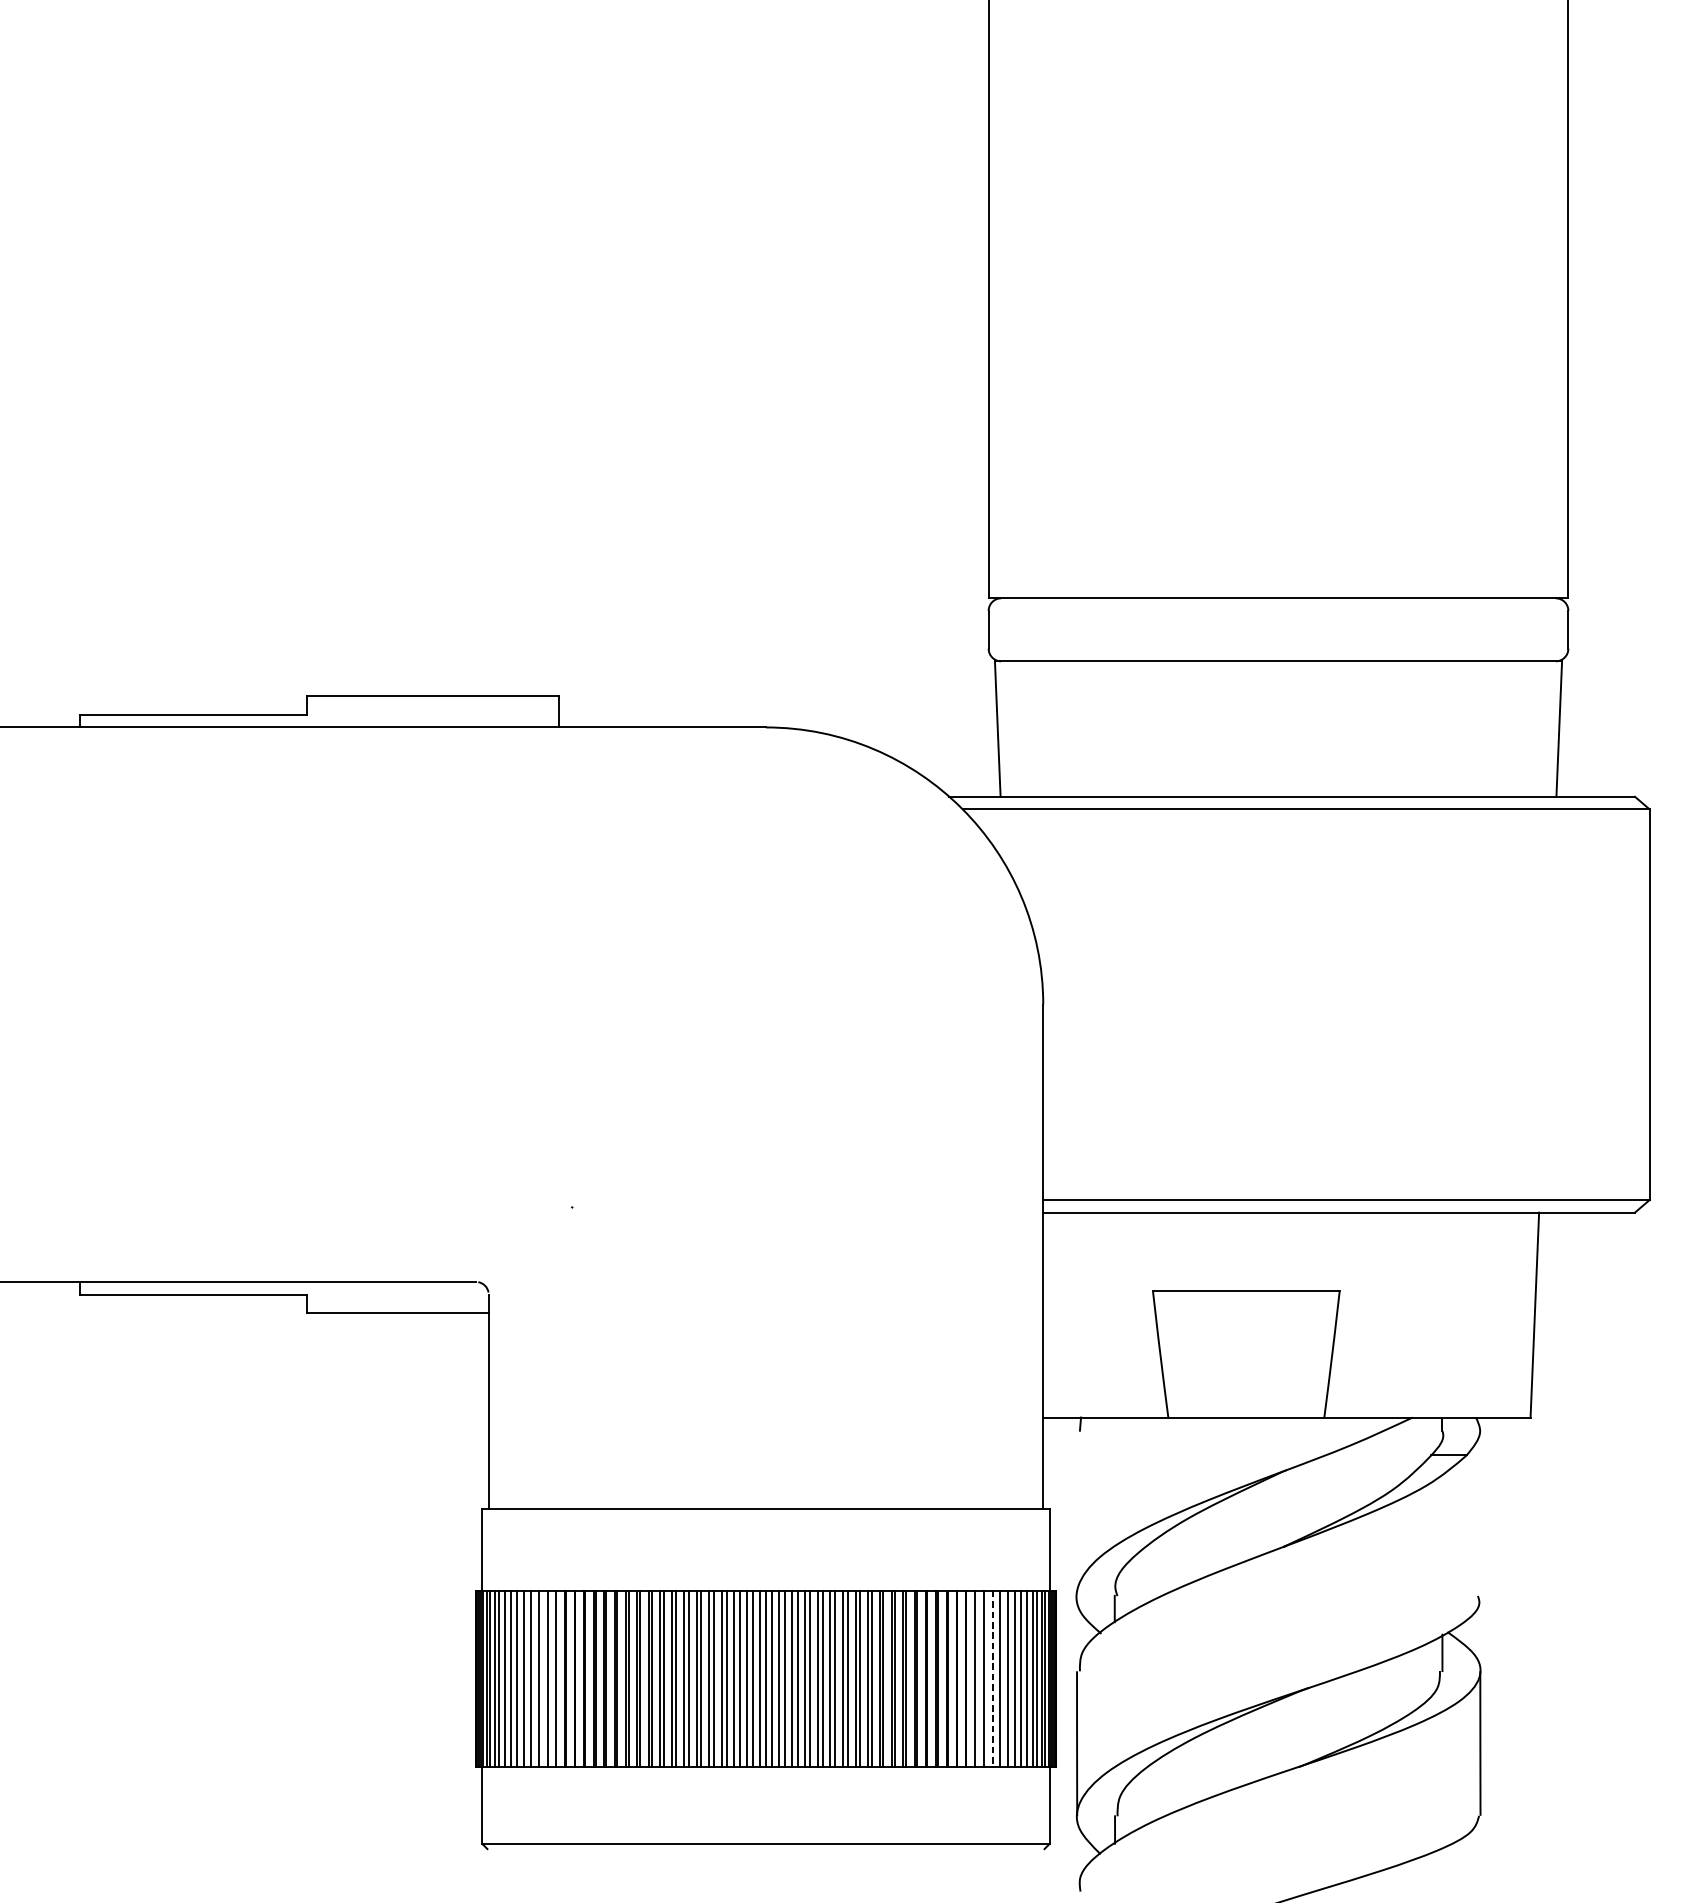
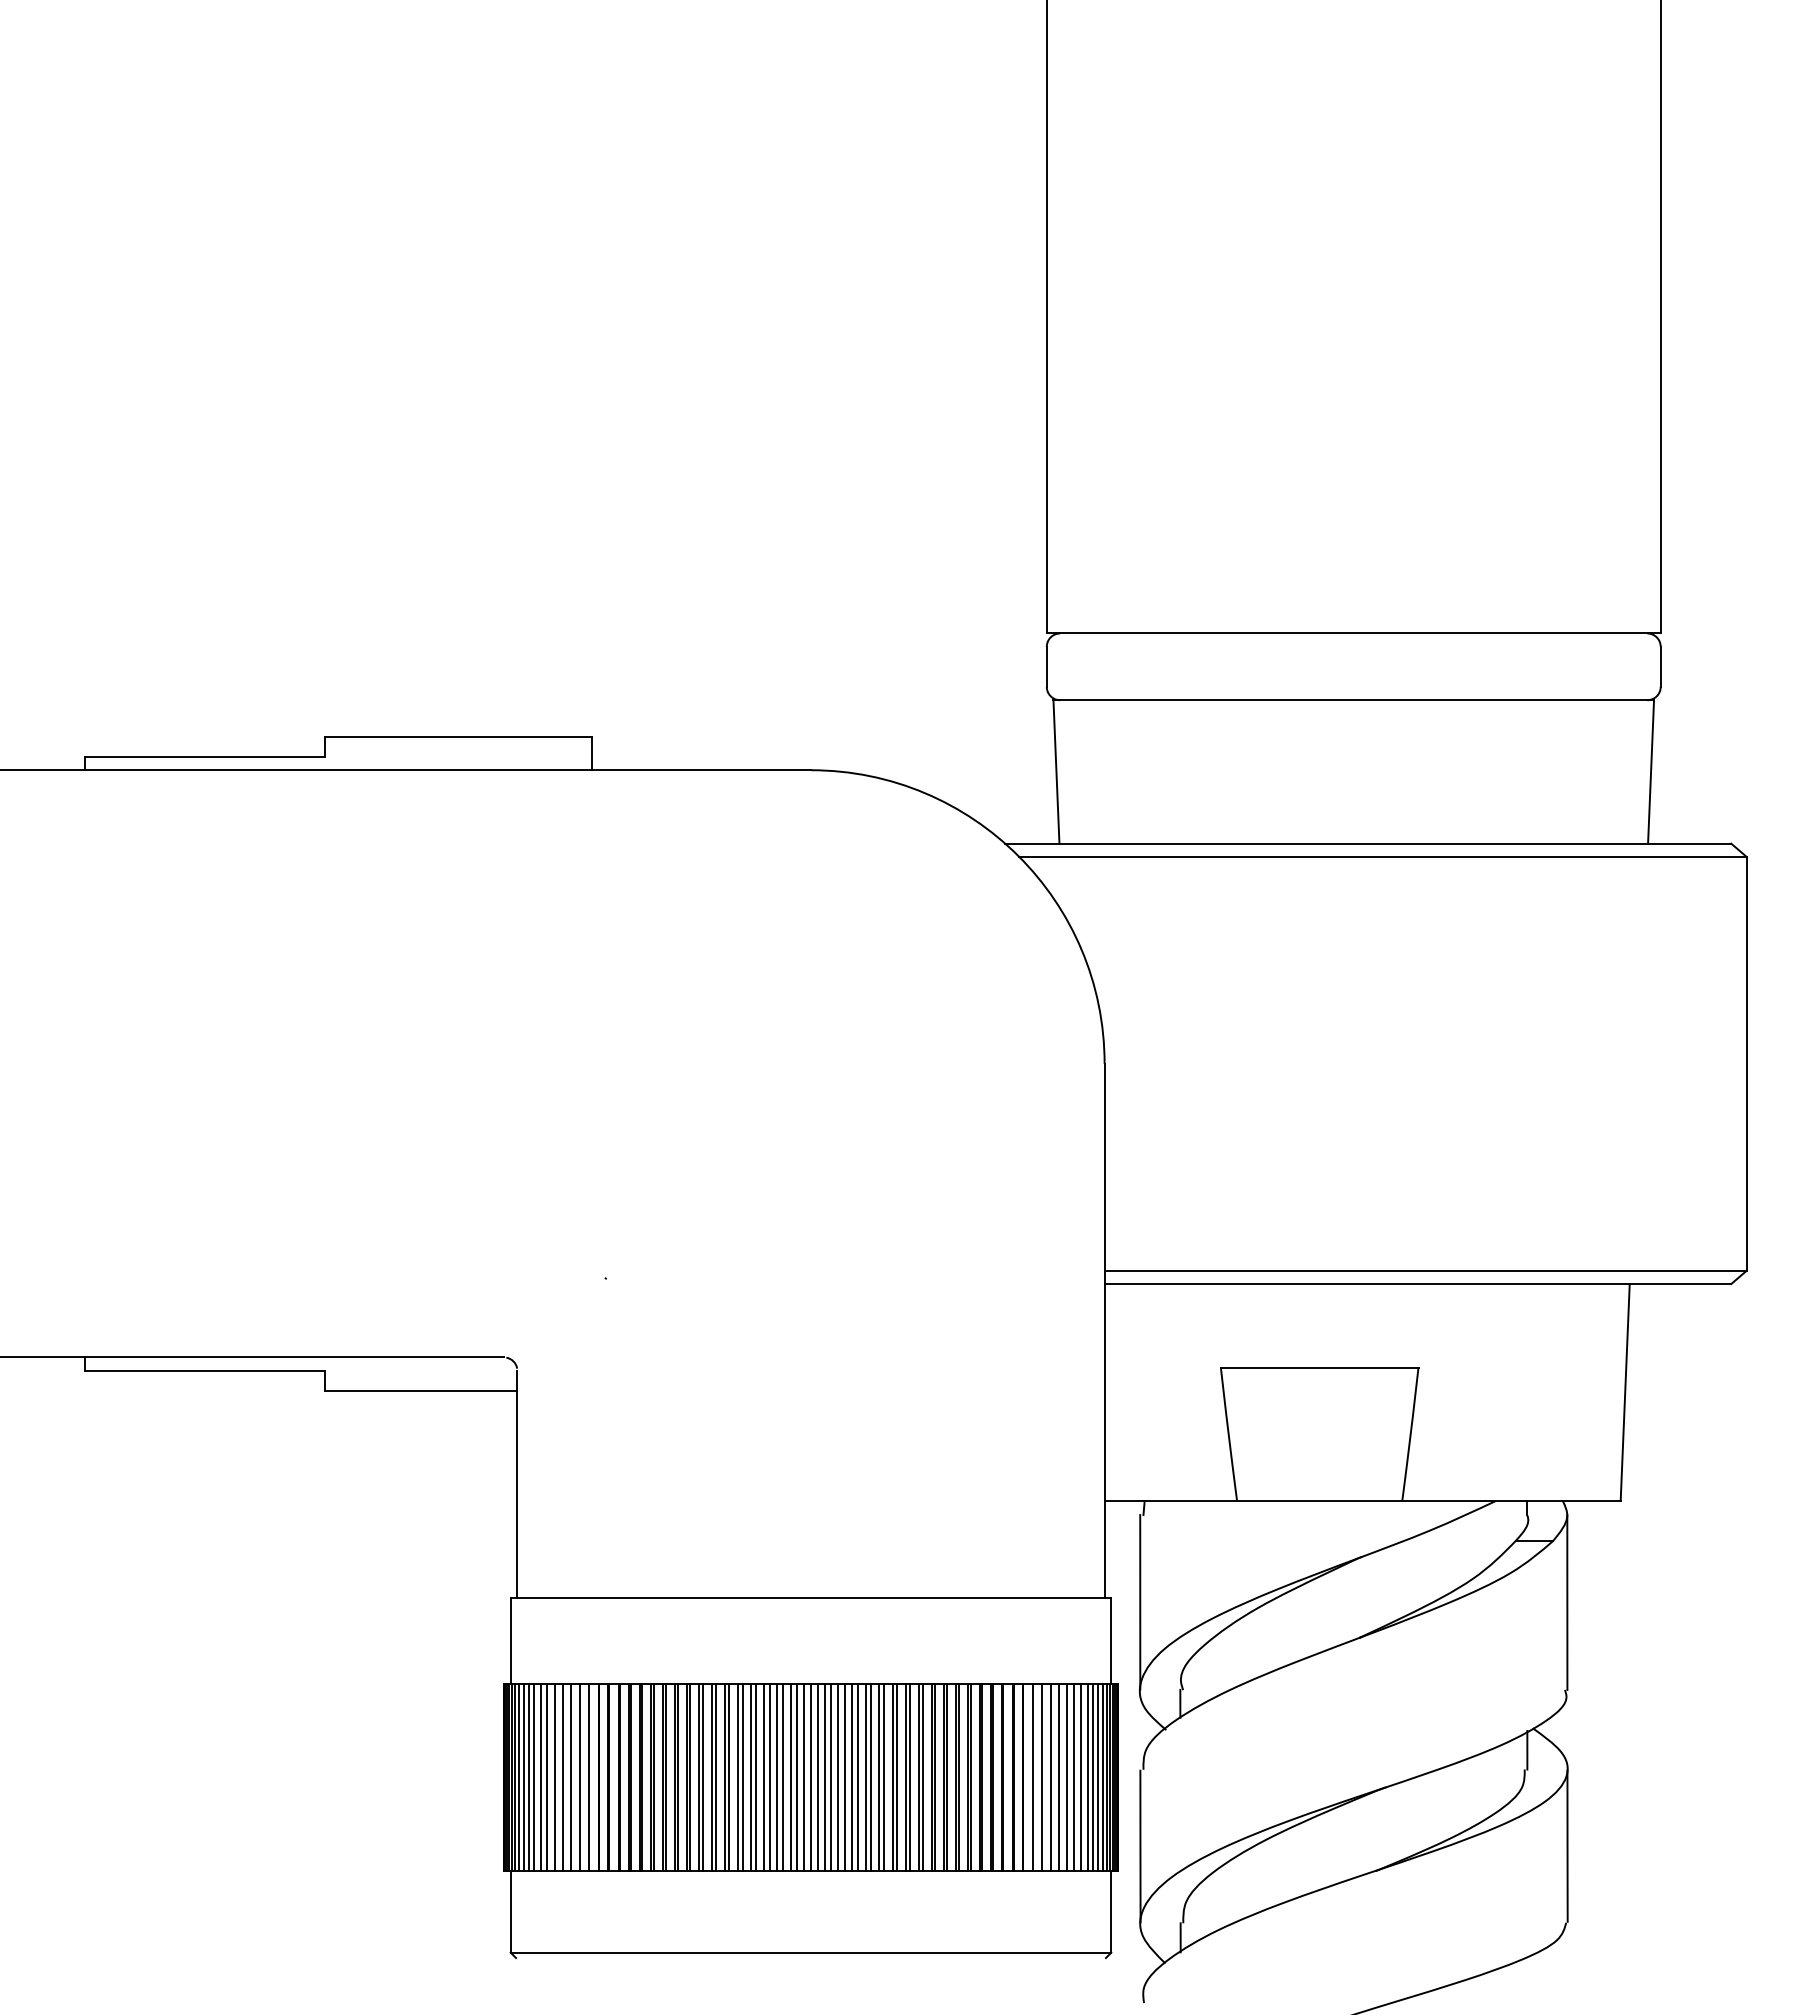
line: (1077, 1513) -> (1140, 1602), added
line: (1480, 1513) -> (1567, 1602), added
line: (992, 1679) -> (1050, 1778), dashed -> solid

